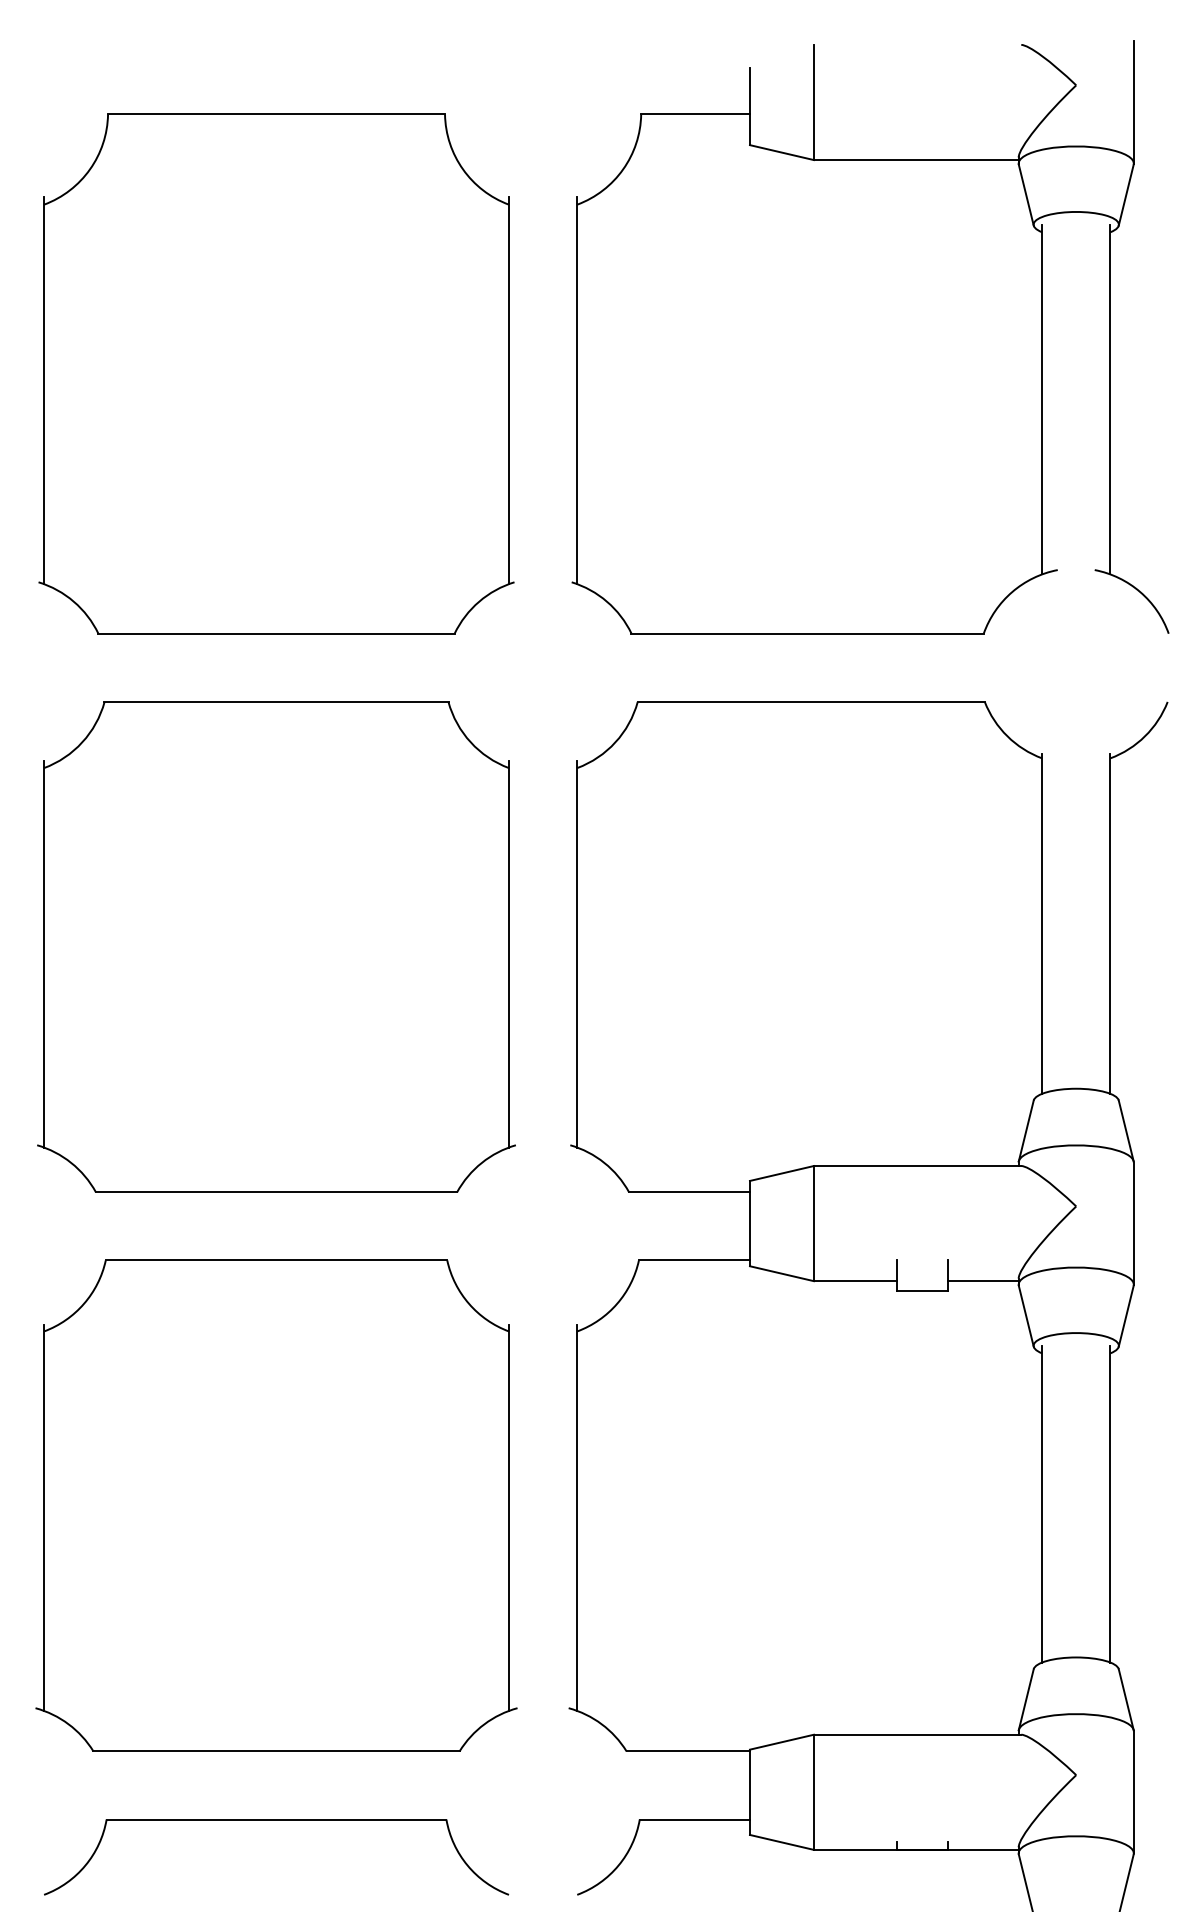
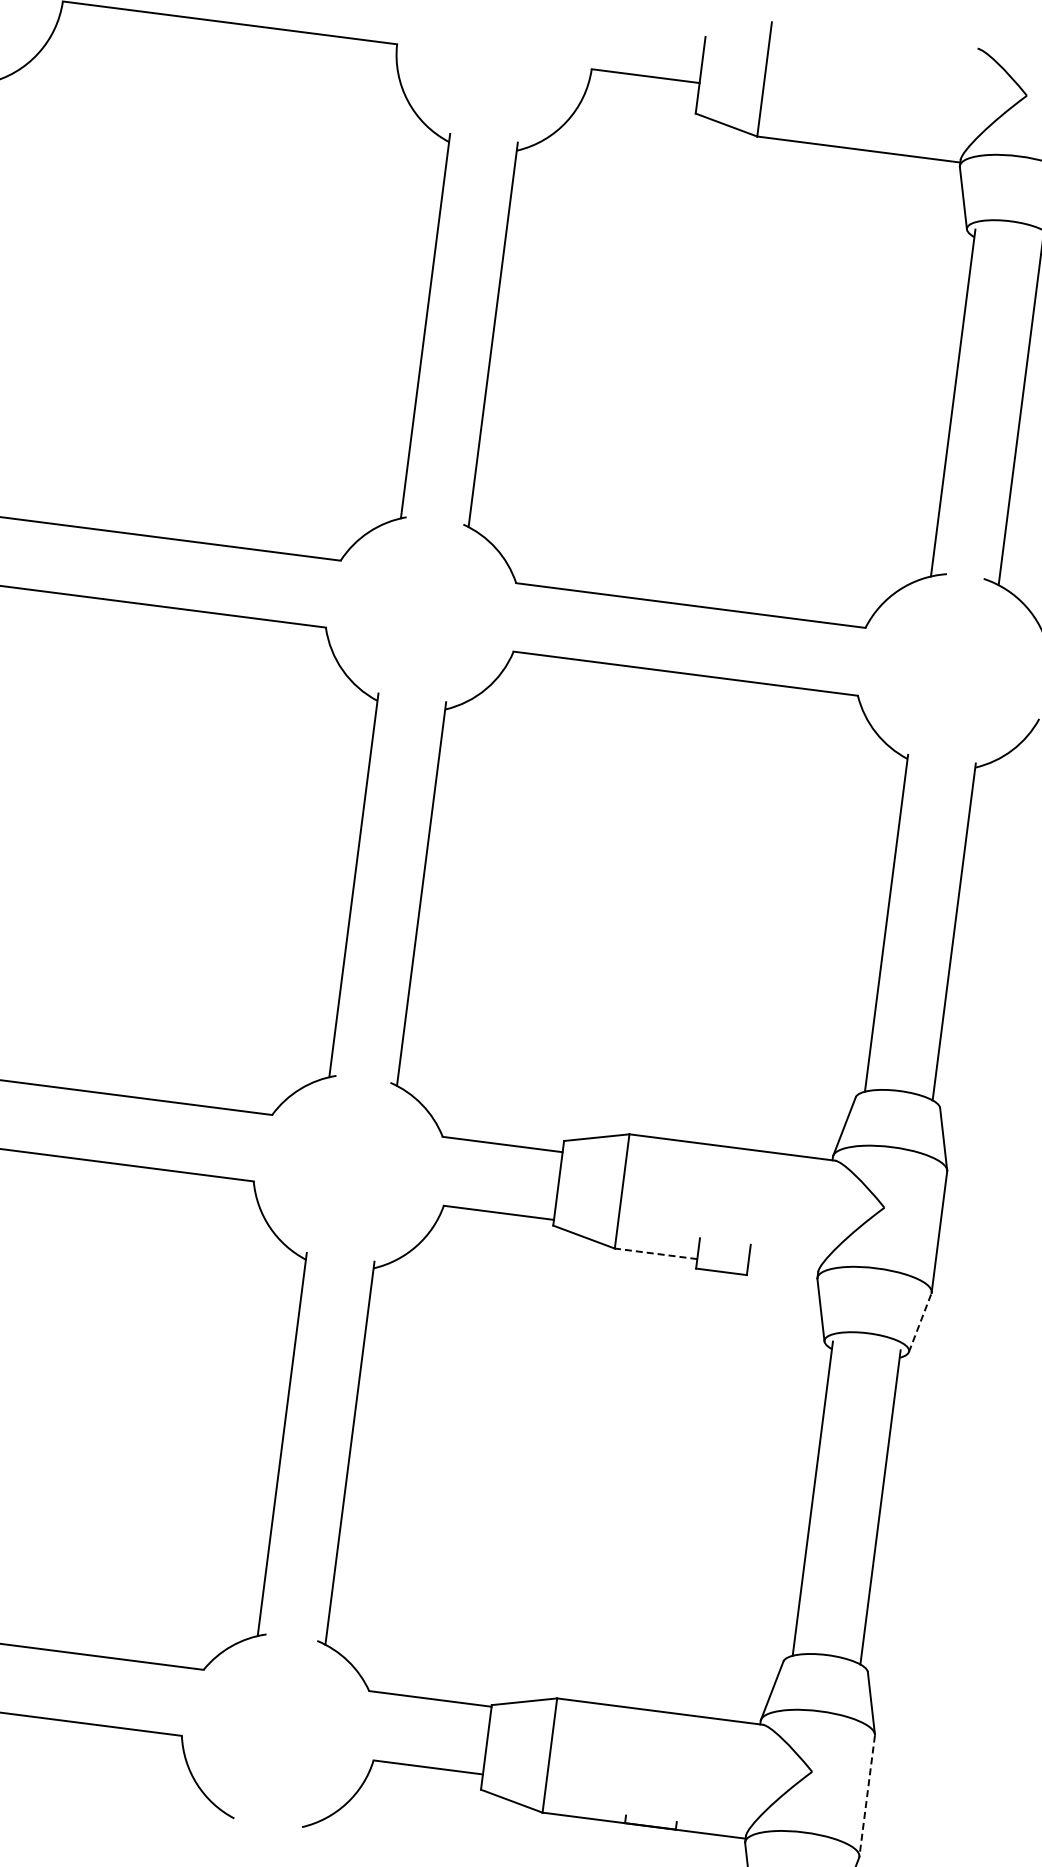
line: (855, 1281) -> (656, 1254), solid -> dashed
line: (983, 1281) -> (782, 1270), removed
line: (1126, 1315) -> (920, 1322), solid -> dashed
line: (1133, 1792) -> (866, 1796), solid -> dashed

